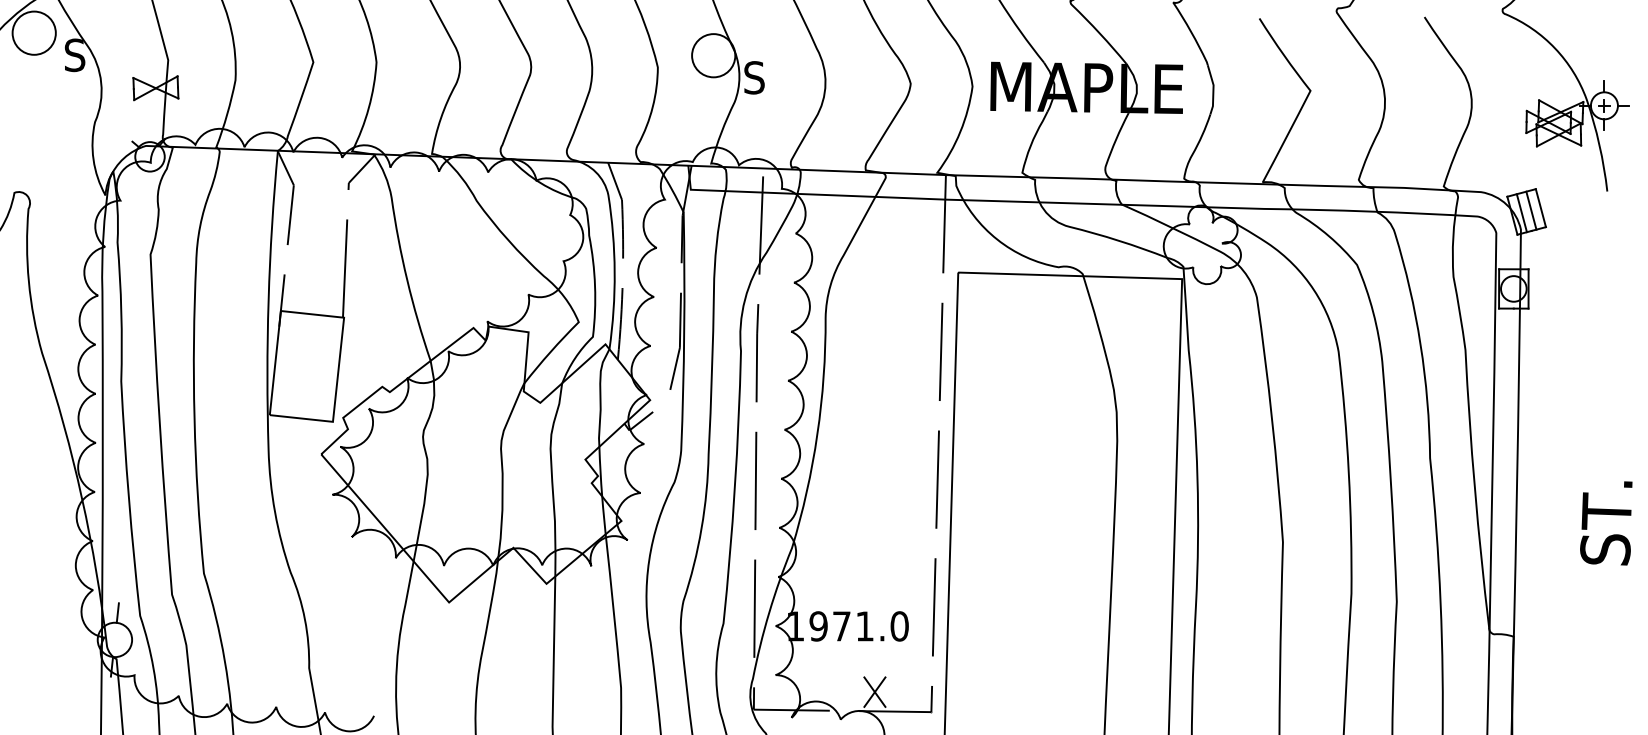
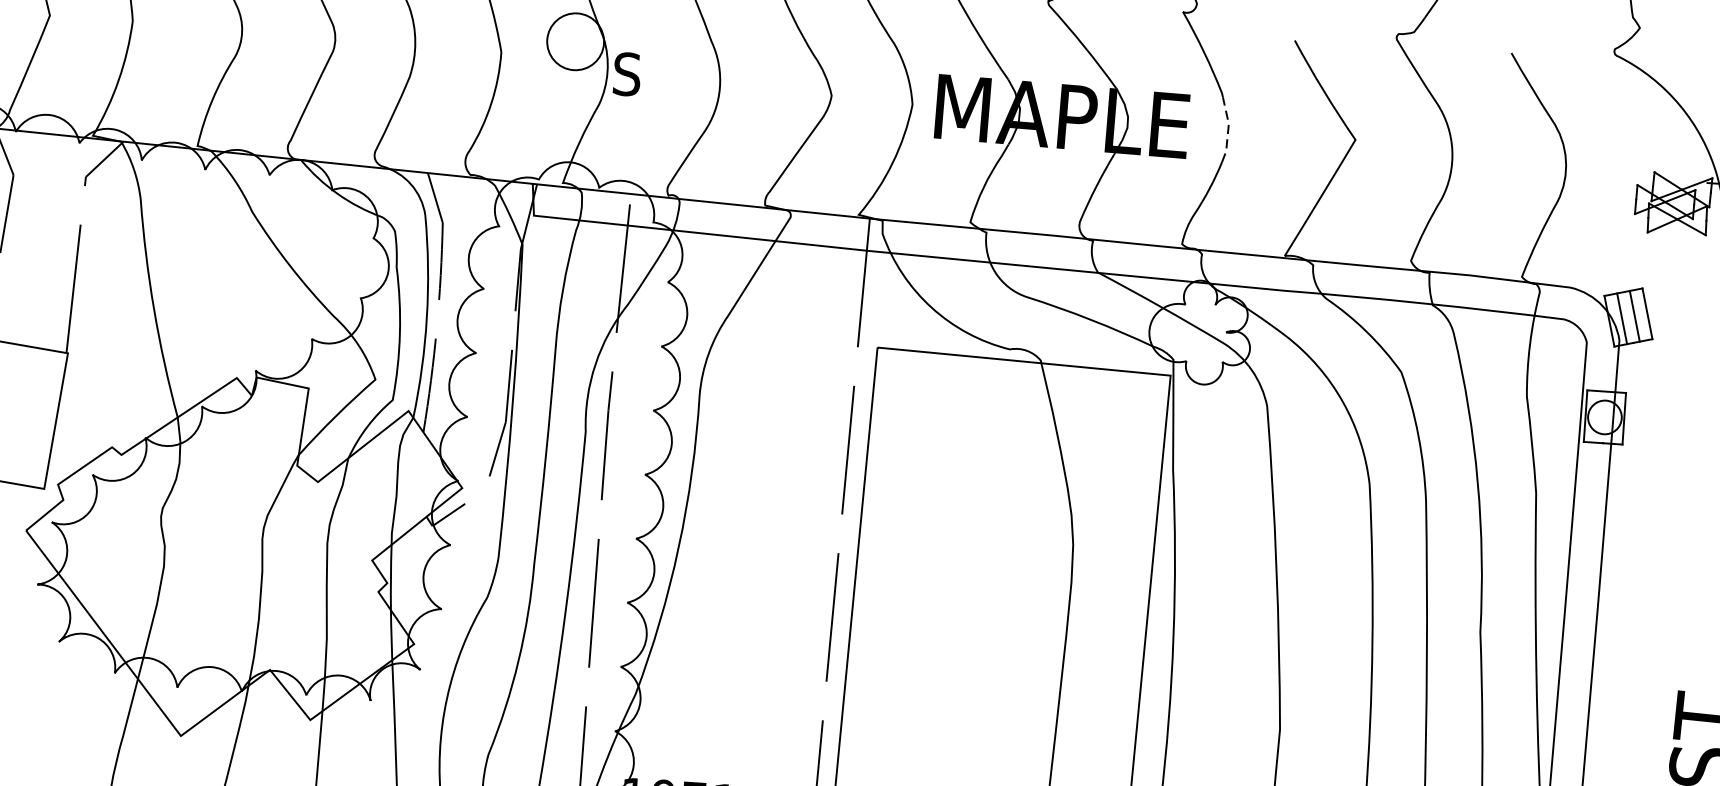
line: (1213, 89) -> (1228, 129), solid -> dashed

